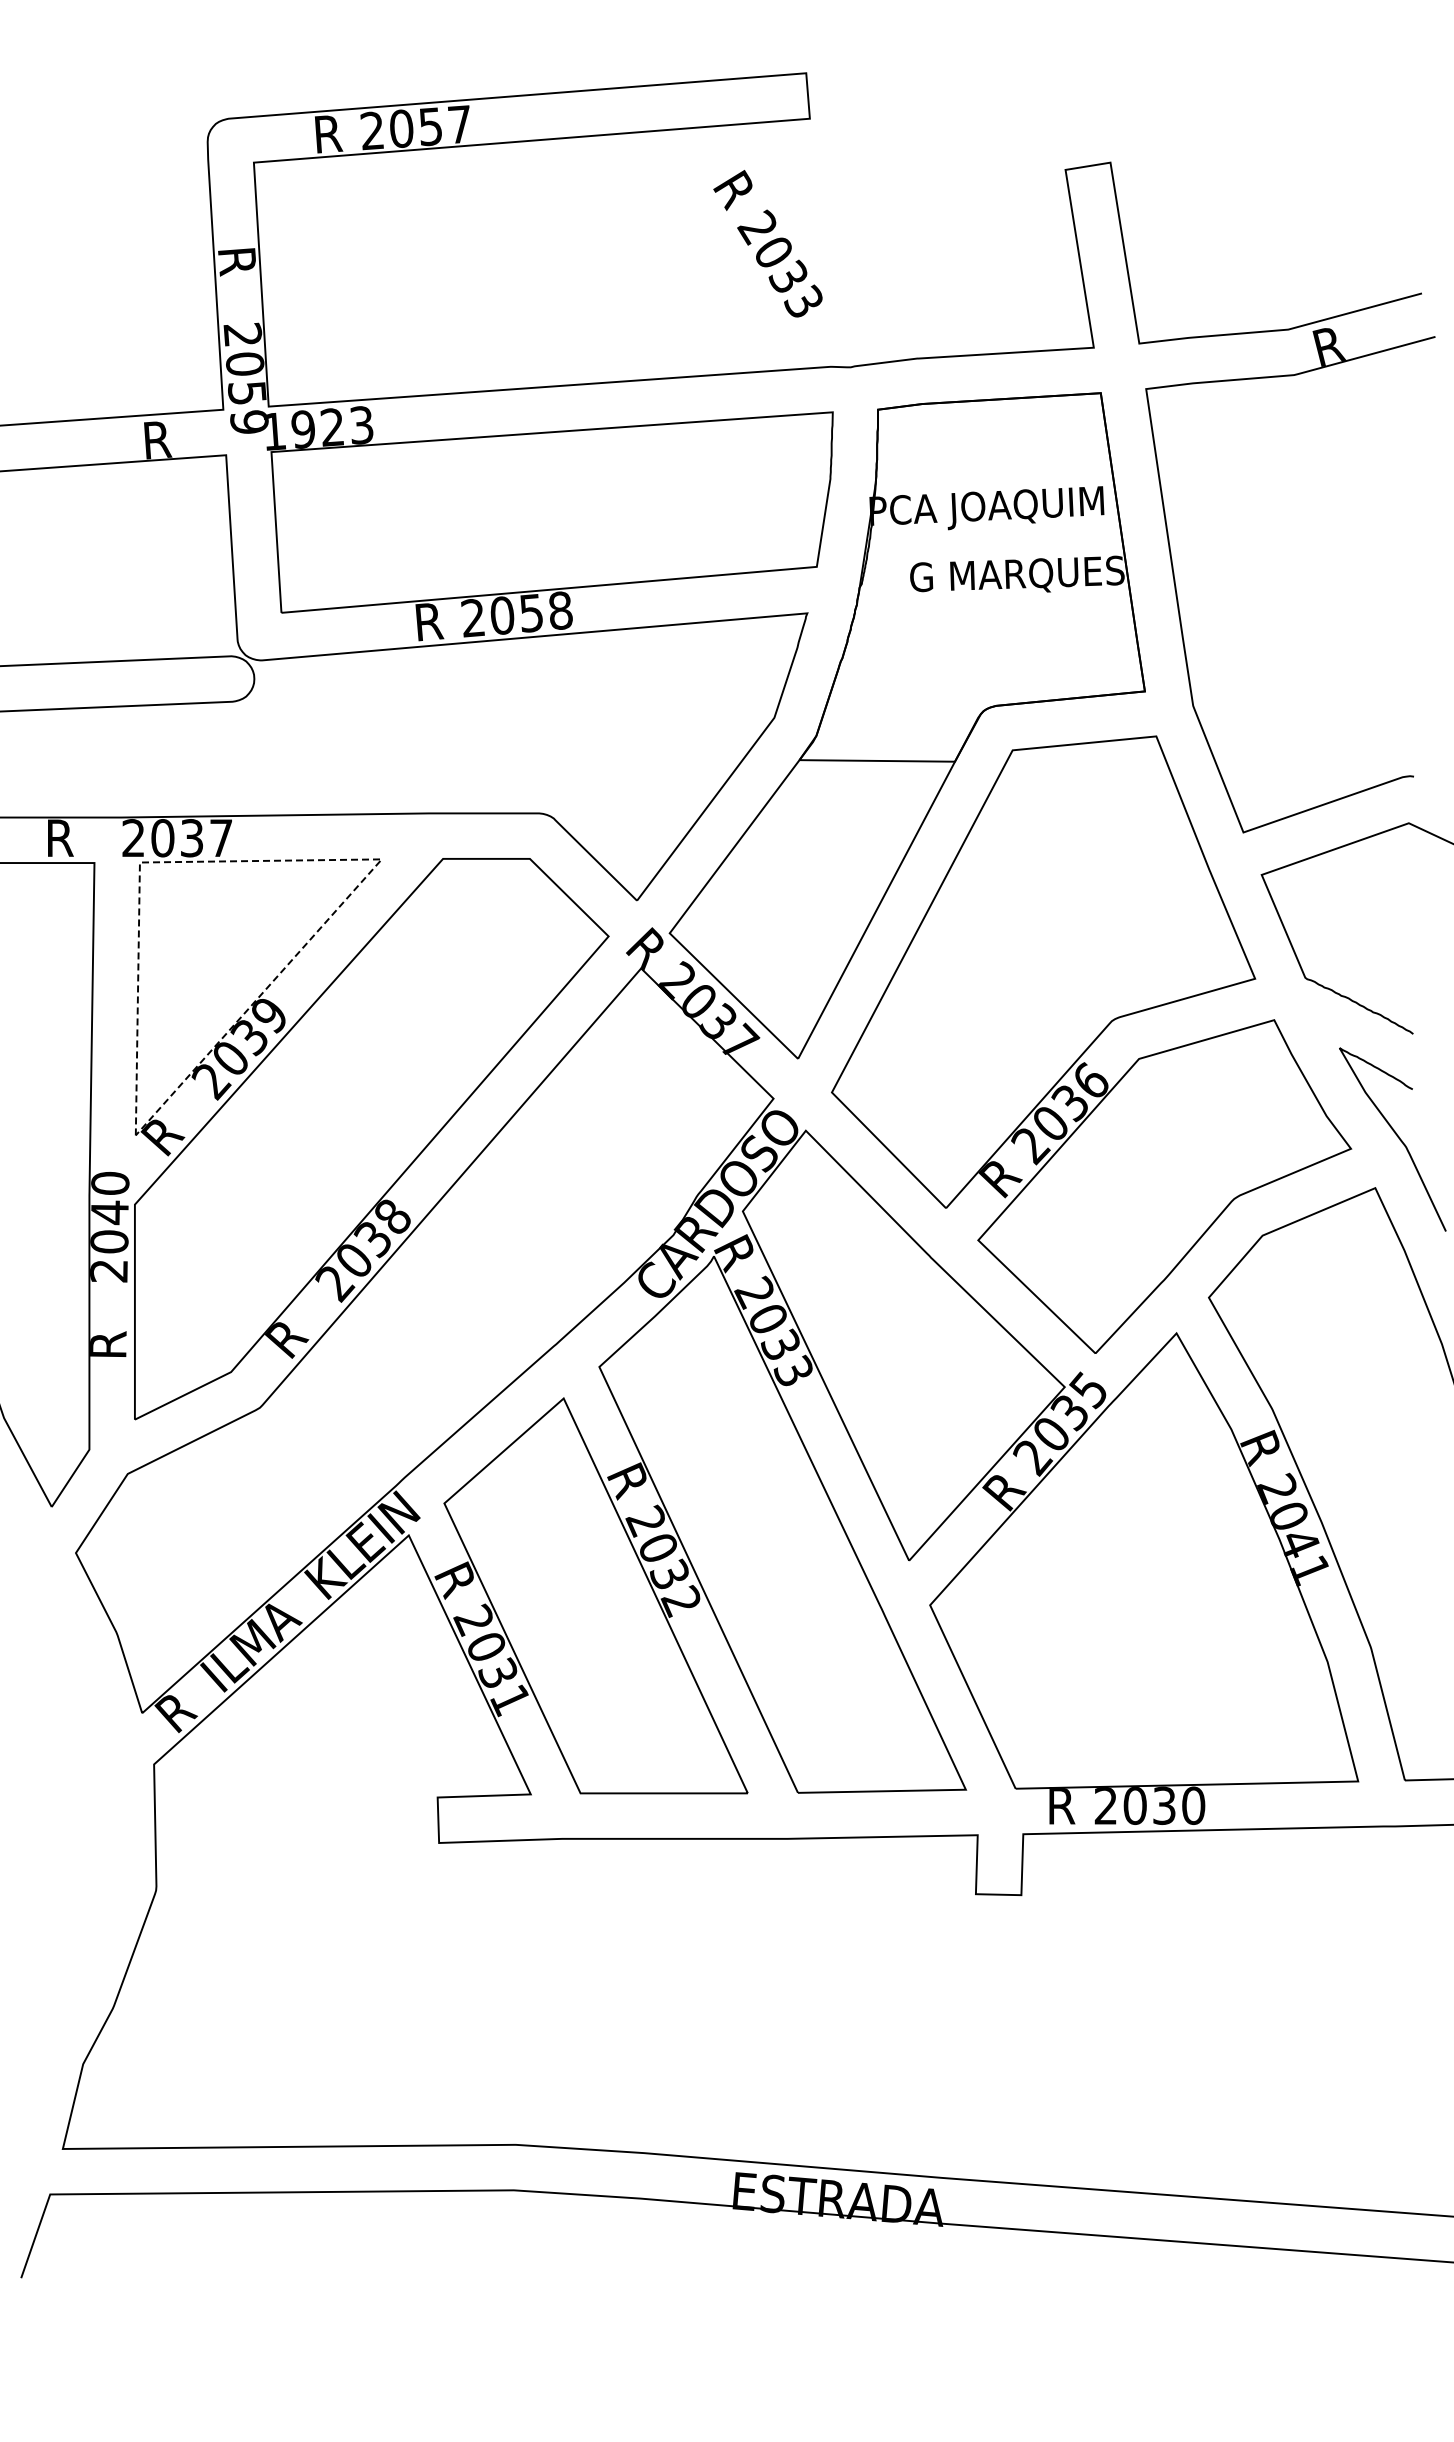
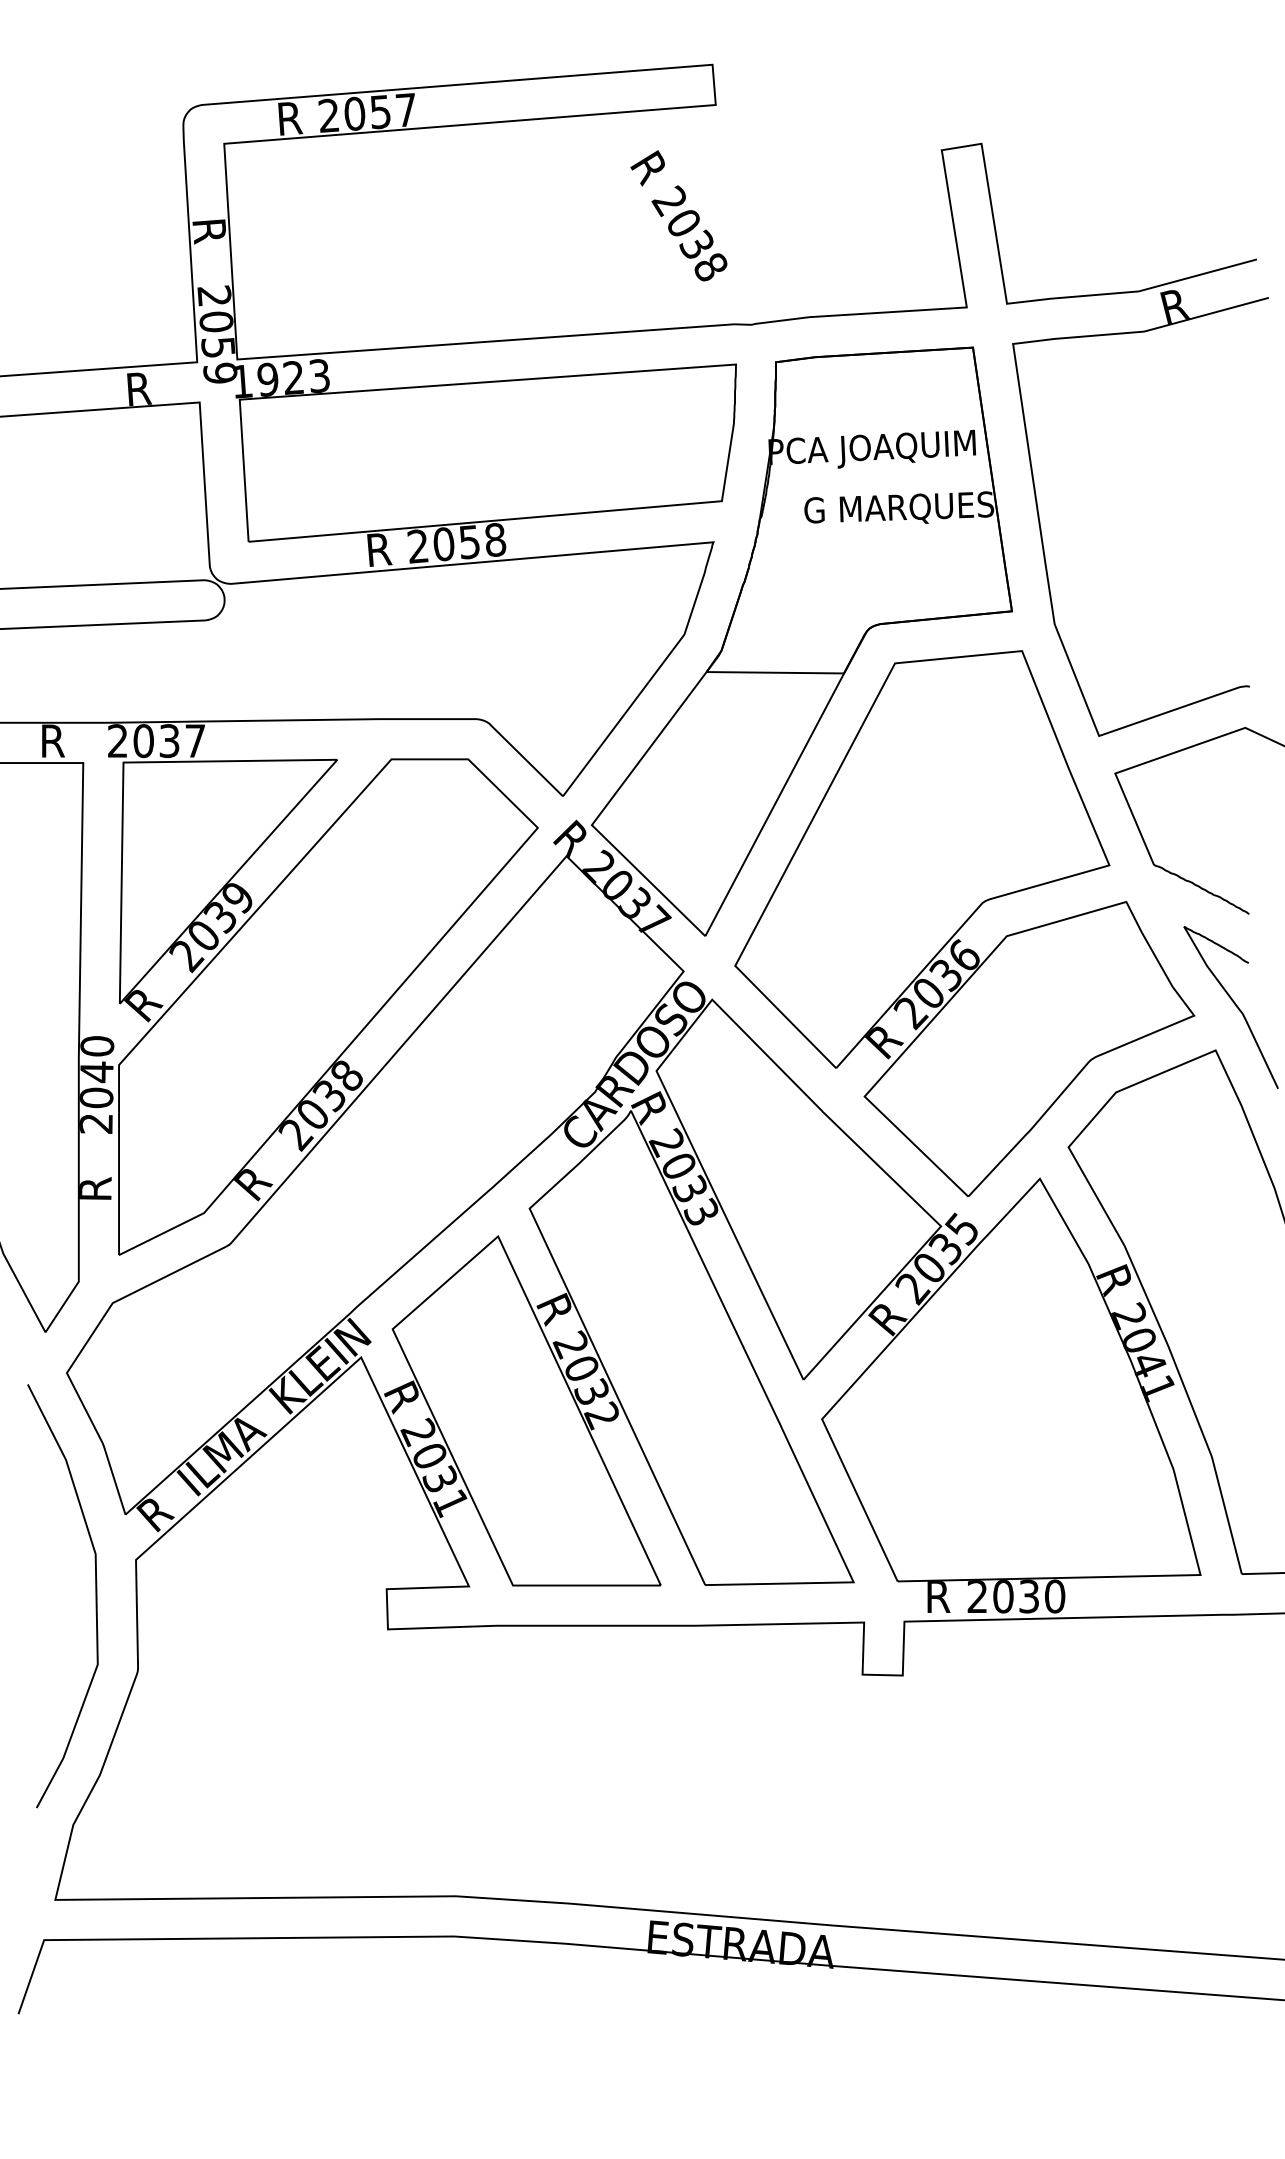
text: (803, 301) -> (710, 266), 2033 -> 2038
line: (309, 860) -> (273, 760), dashed -> solid
curve: (108, 1805) -> (95, 1596), added

